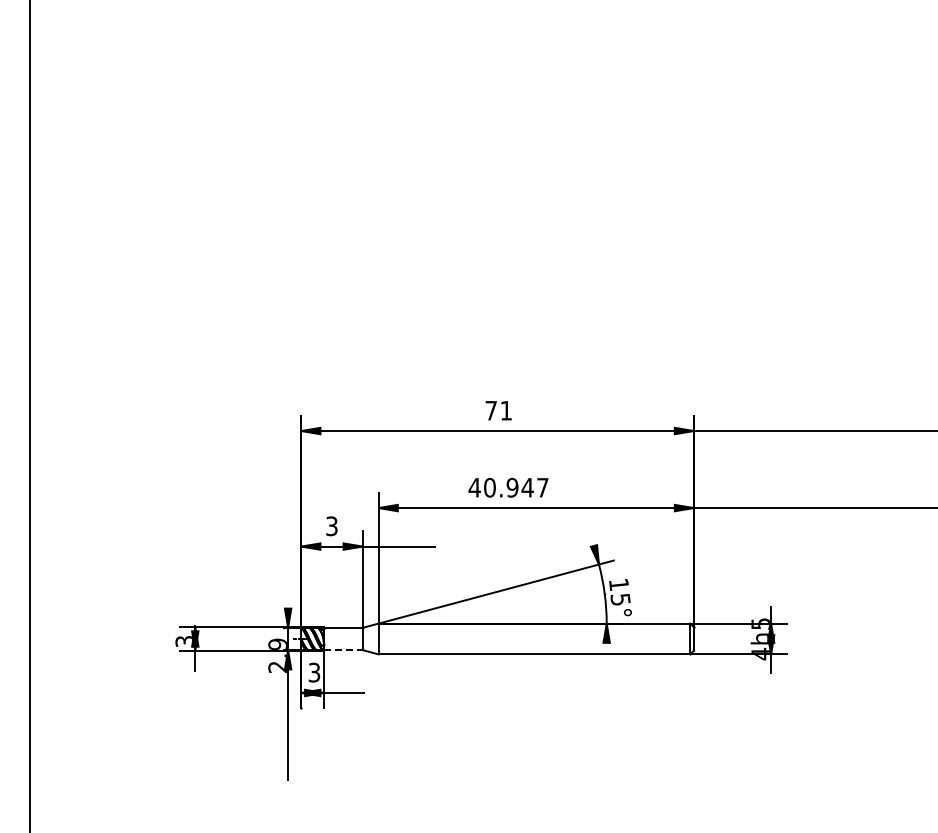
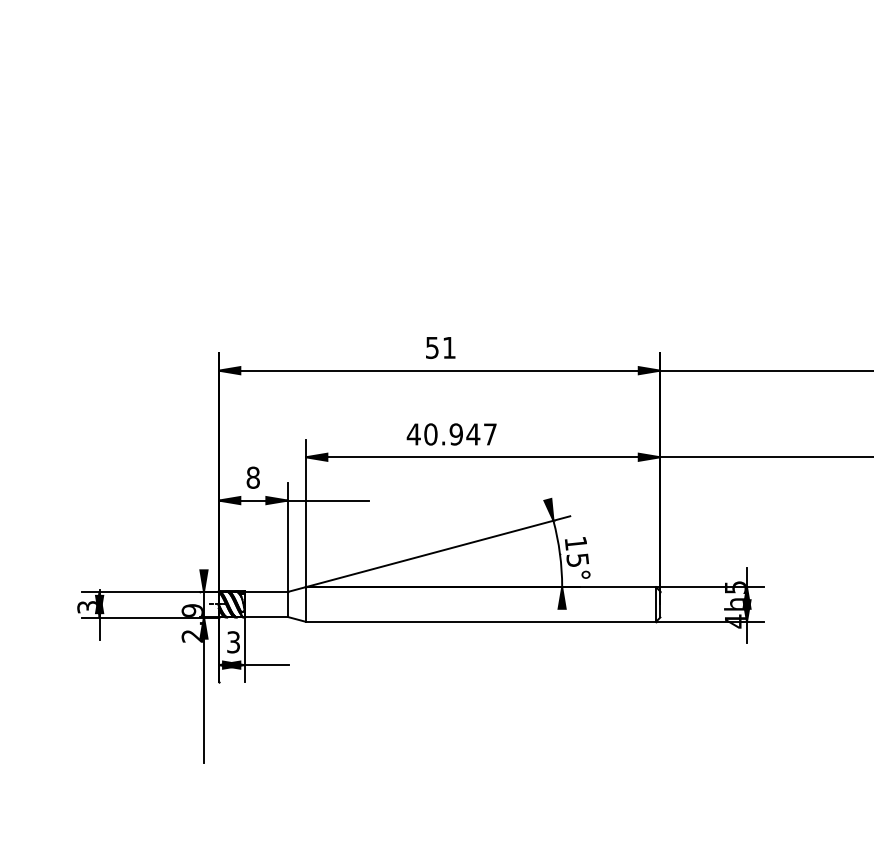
text: (490, 410) -> (431, 347), 71 -> 51
text: (331, 526) -> (252, 477), 3 -> 8
line: (344, 650) -> (267, 617), dashed -> solid

